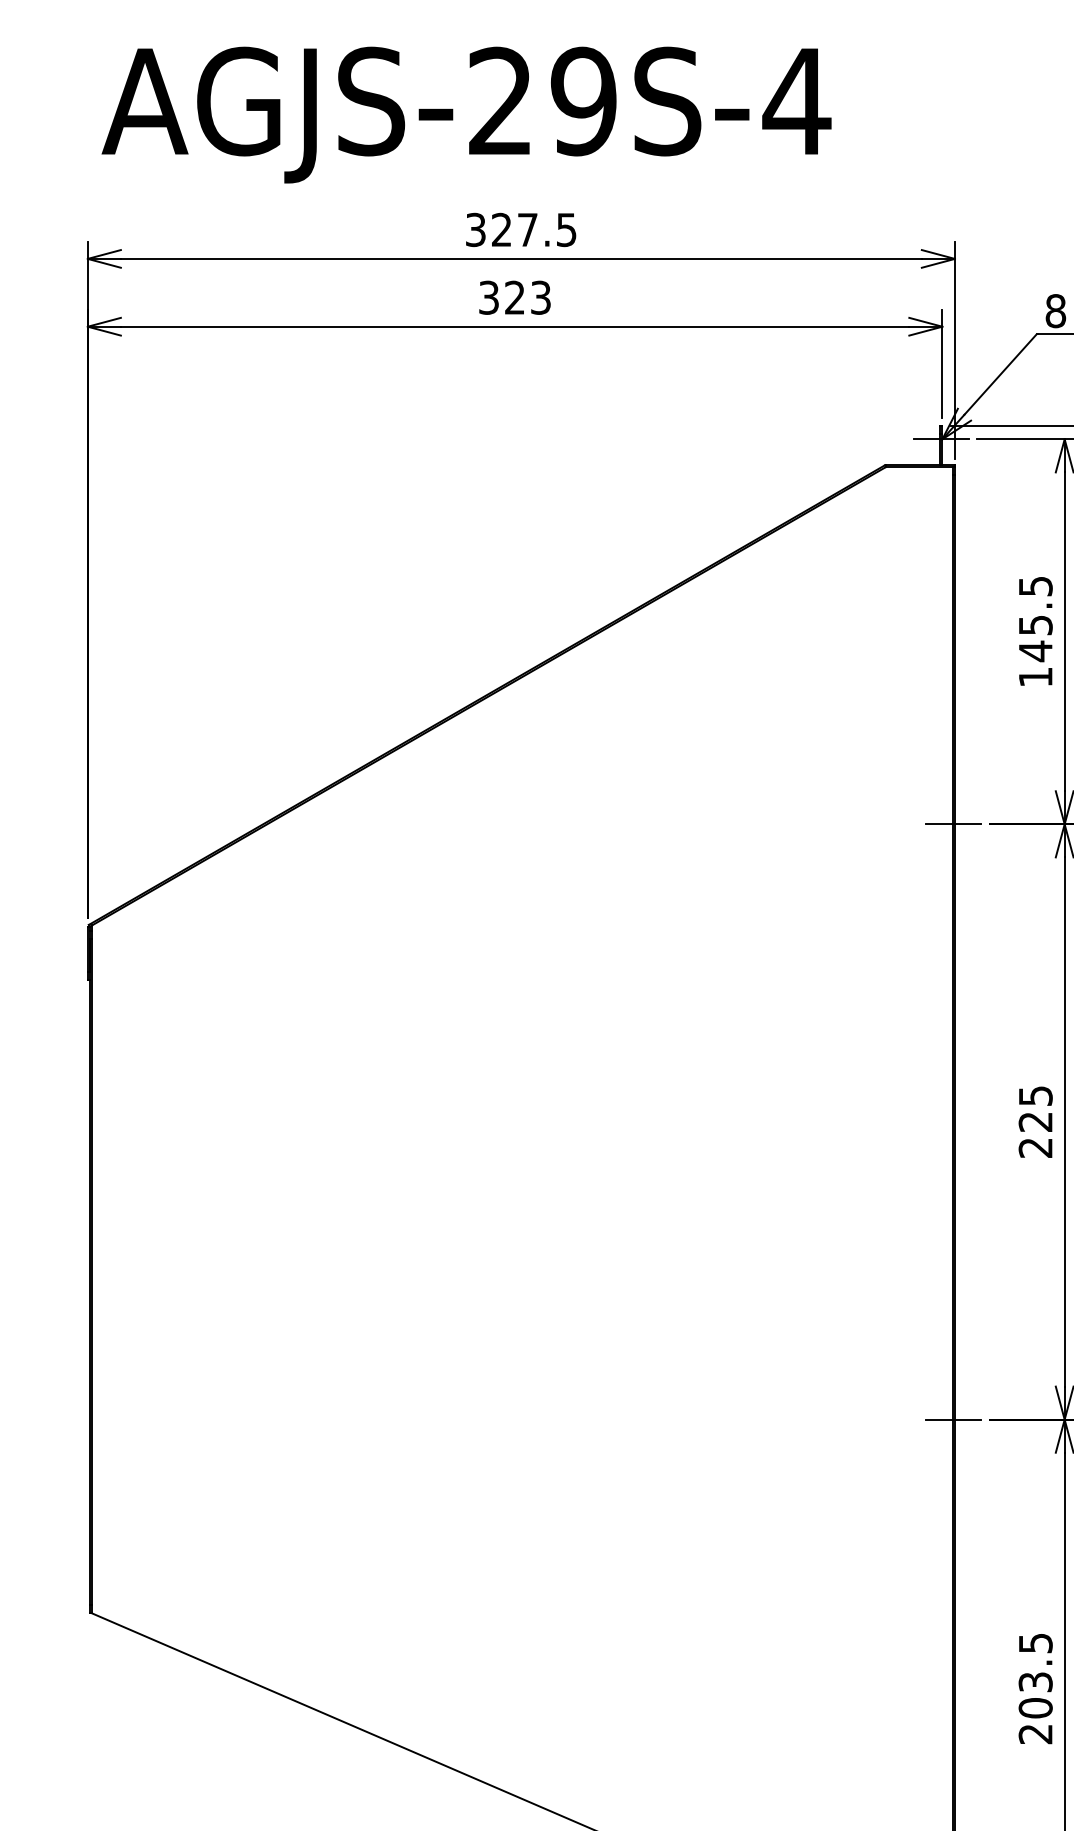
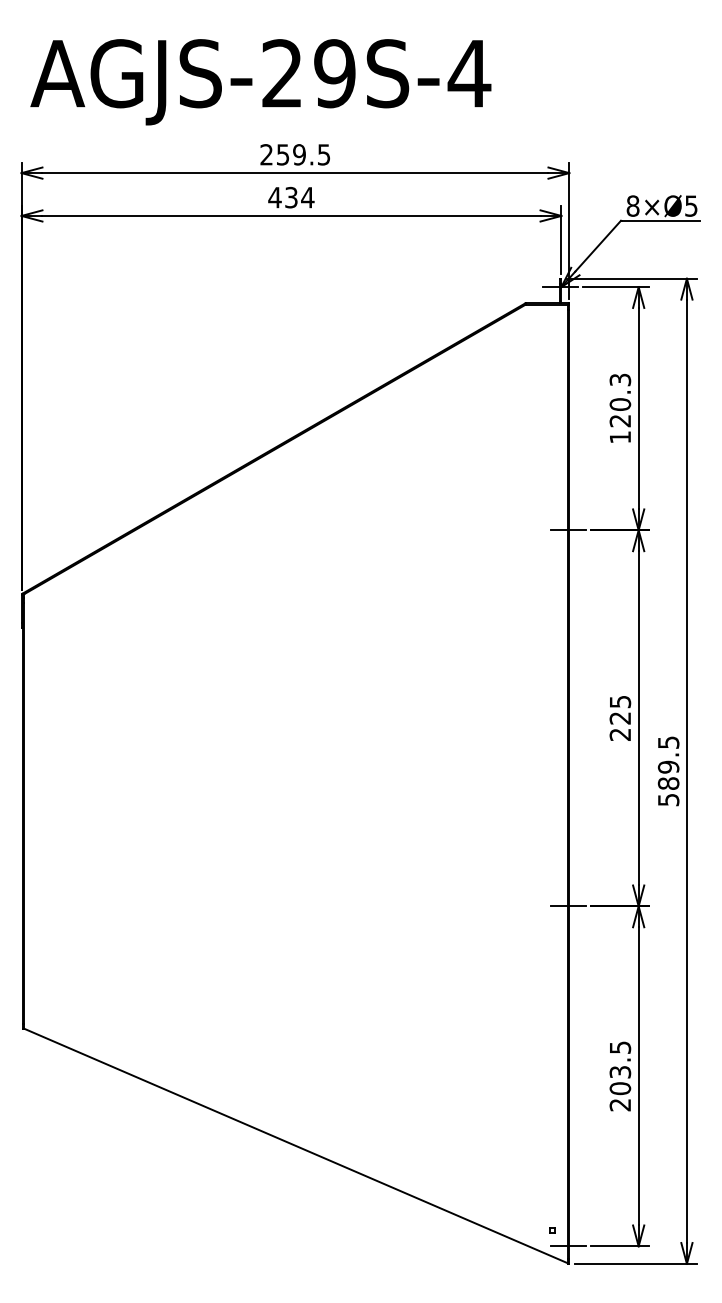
text: (500, 229) -> (282, 154), 327.5 -> 259.5
text: (515, 297) -> (291, 197), 323 -> 434
text: (1035, 618) -> (620, 400), 145.5 -> 120.3

